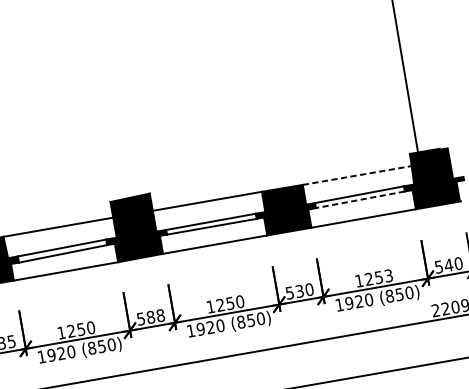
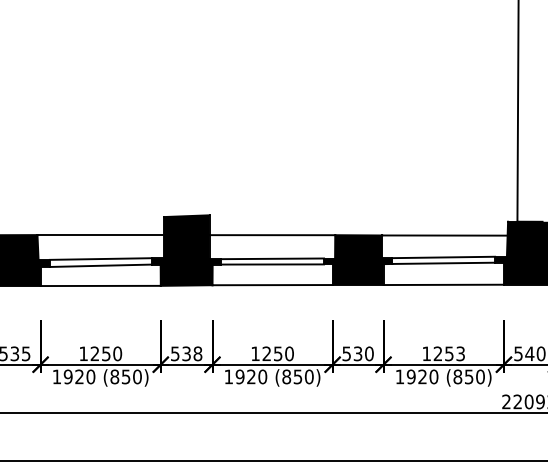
line: (356, 175) -> (444, 235), dashed -> solid
line: (360, 199) -> (443, 263), dashed -> solid
text: (150, 317) -> (186, 353), 588 -> 538

